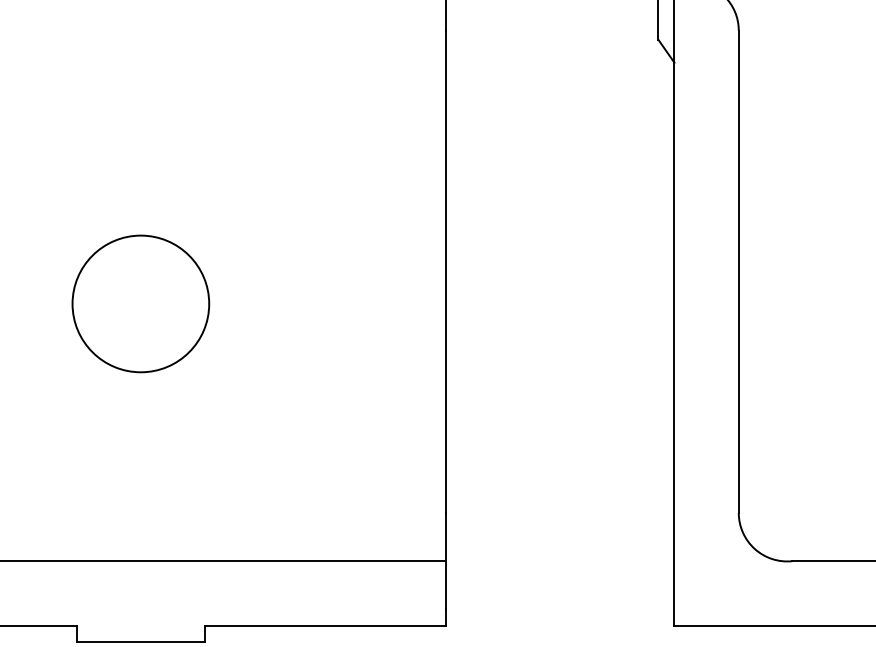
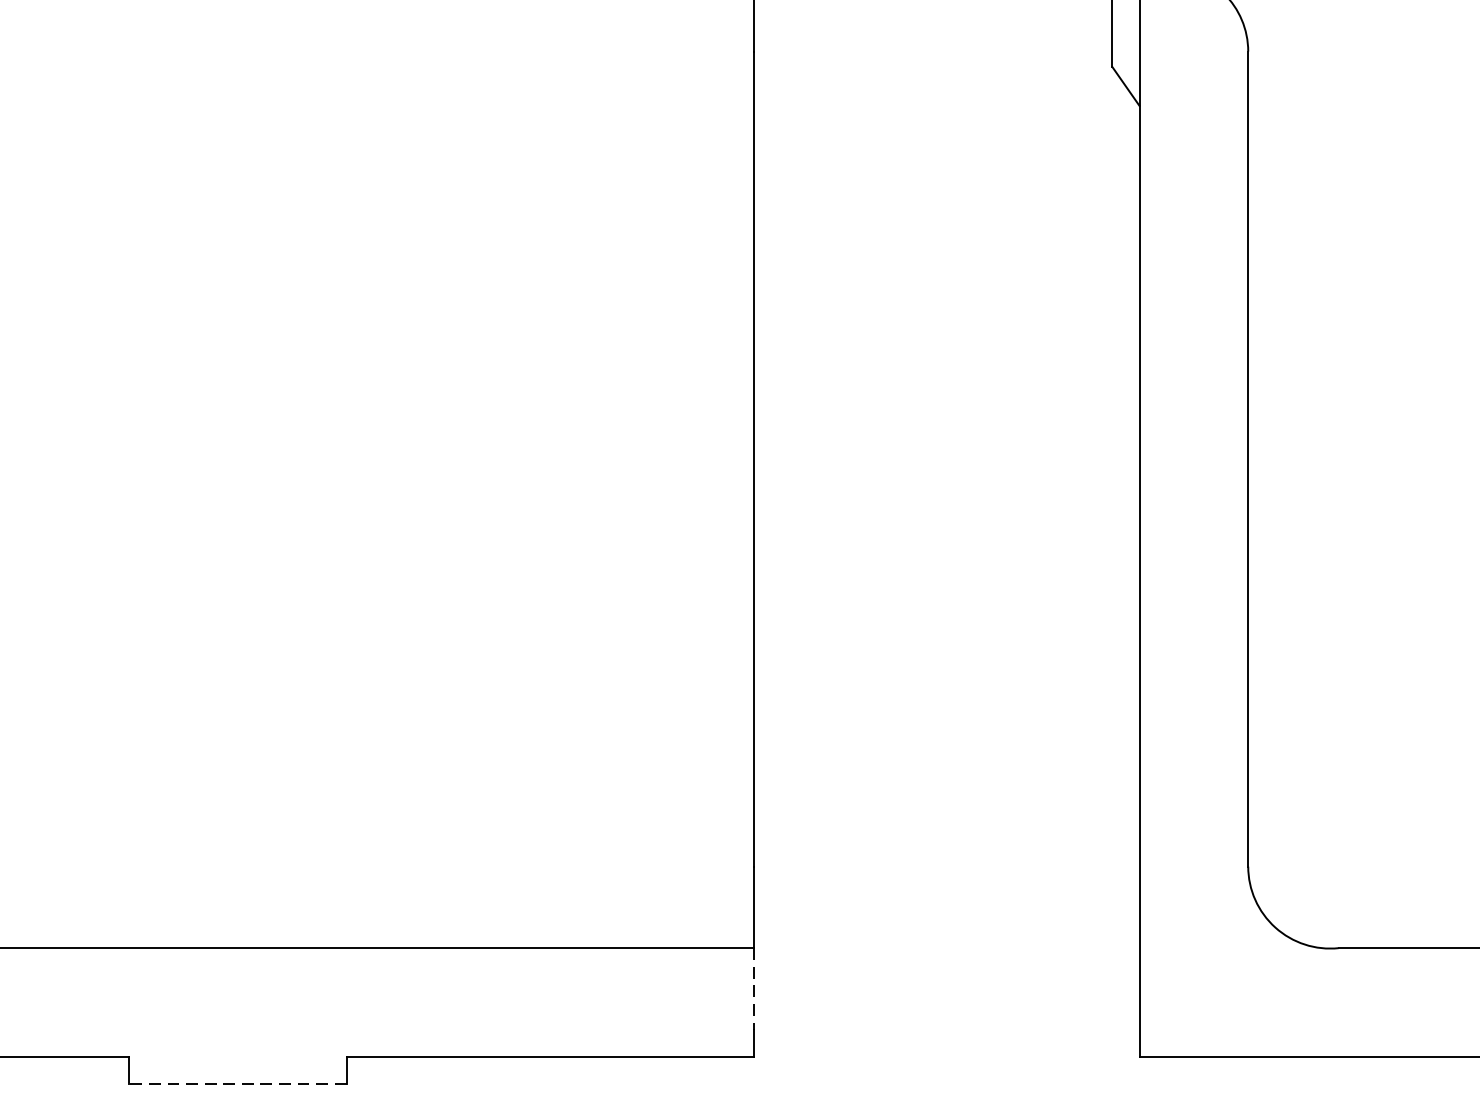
circle: (140, 303) -> (237, 512), removed
line: (446, 585) -> (754, 989), solid -> dashed
line: (140, 641) -> (237, 1083), solid -> dashed

